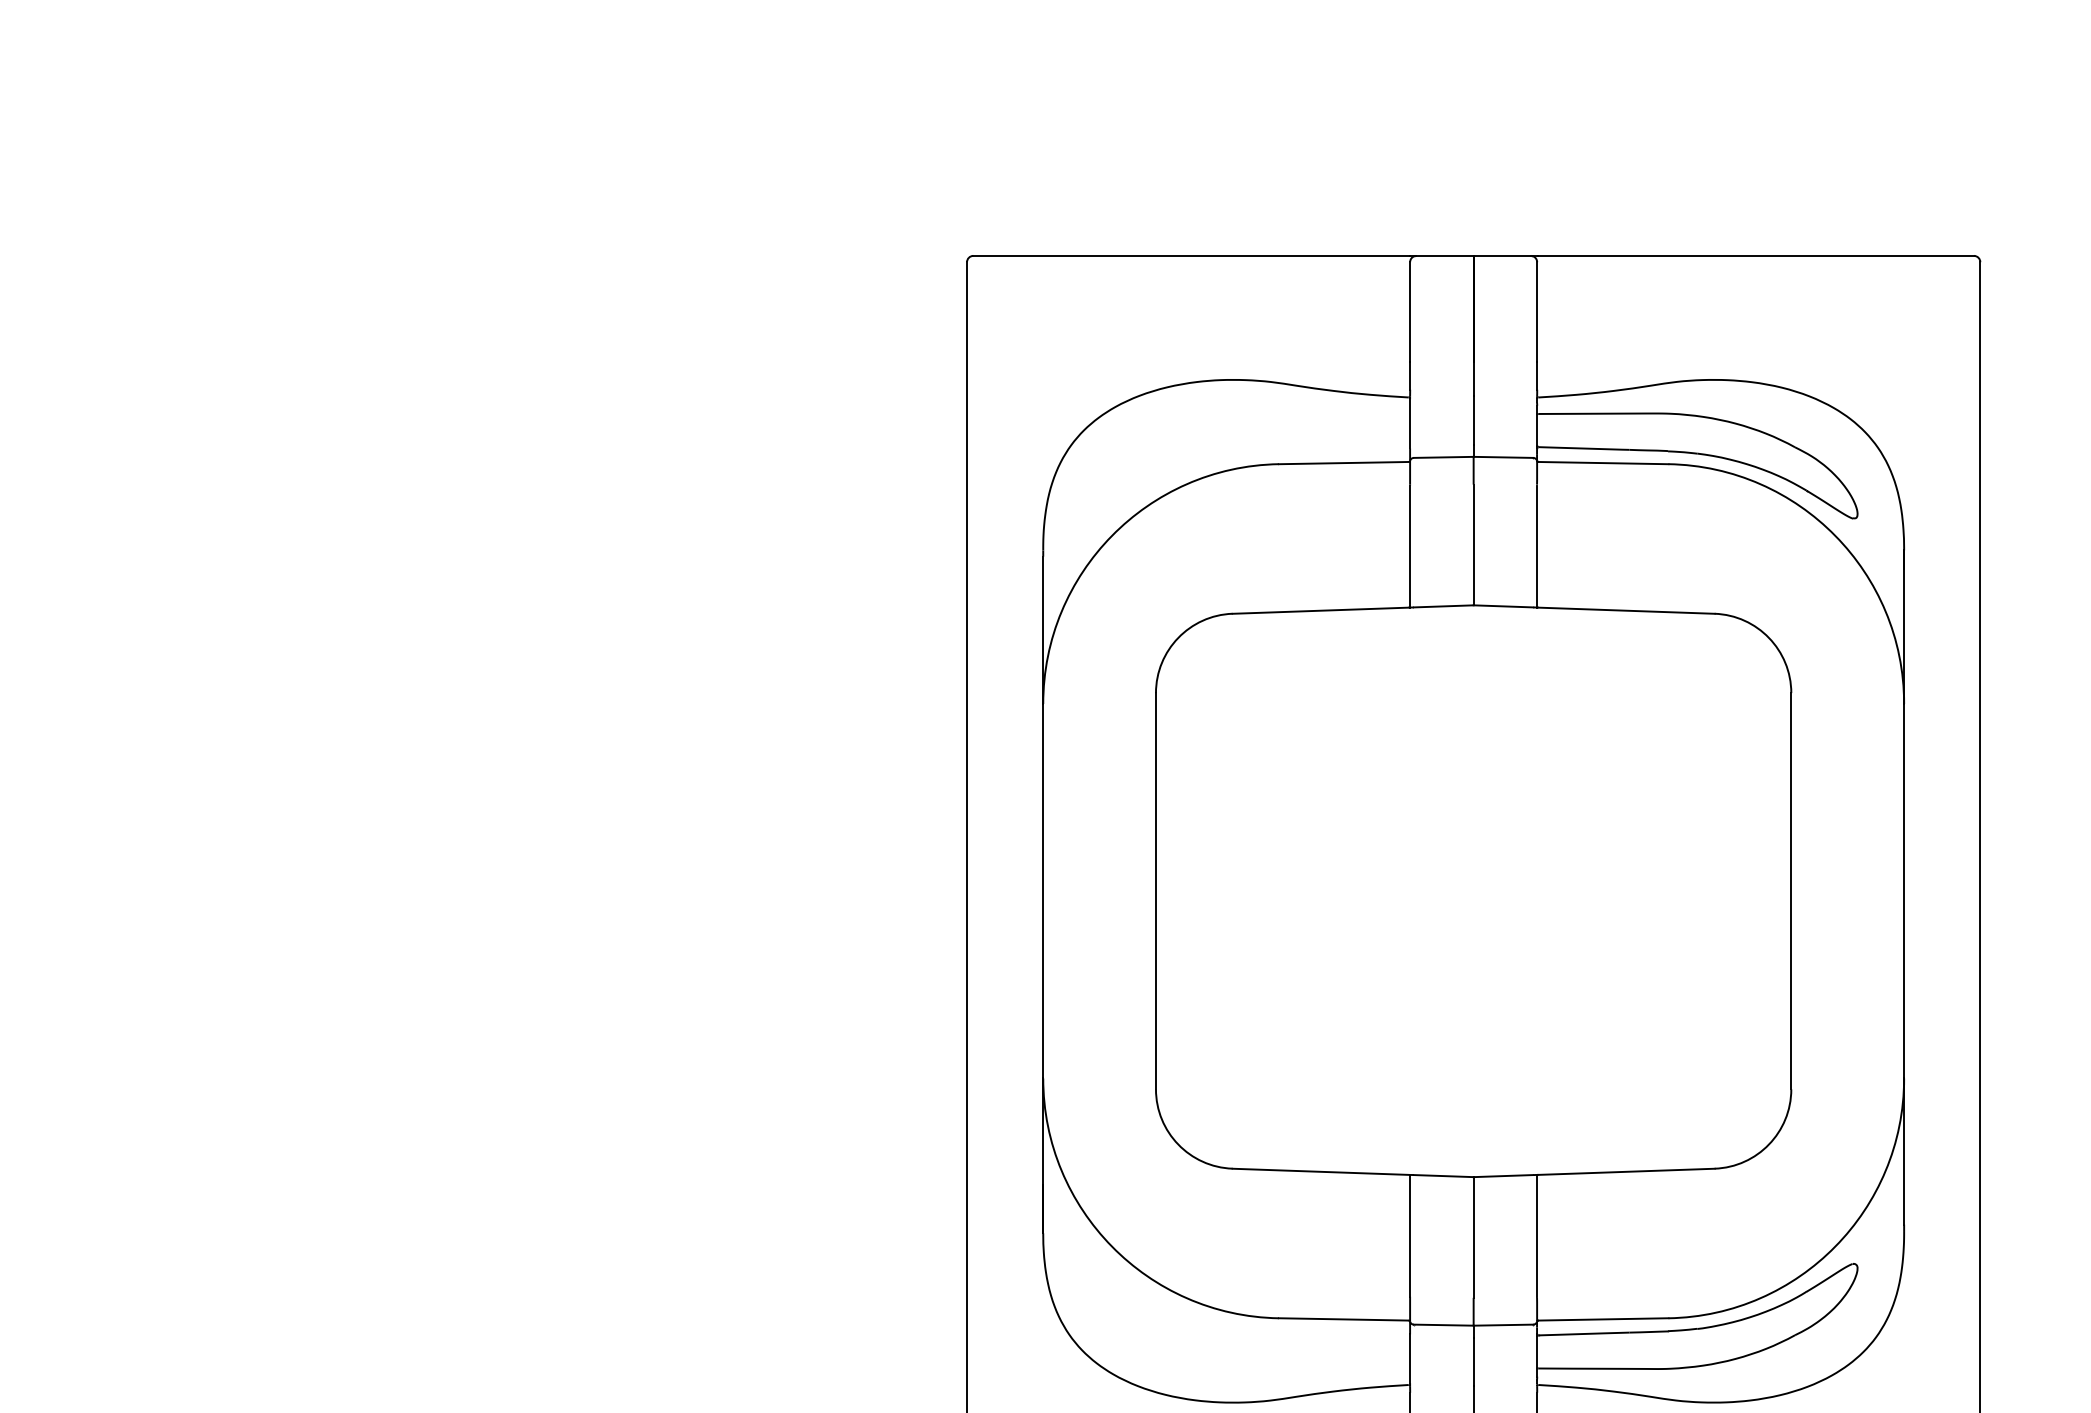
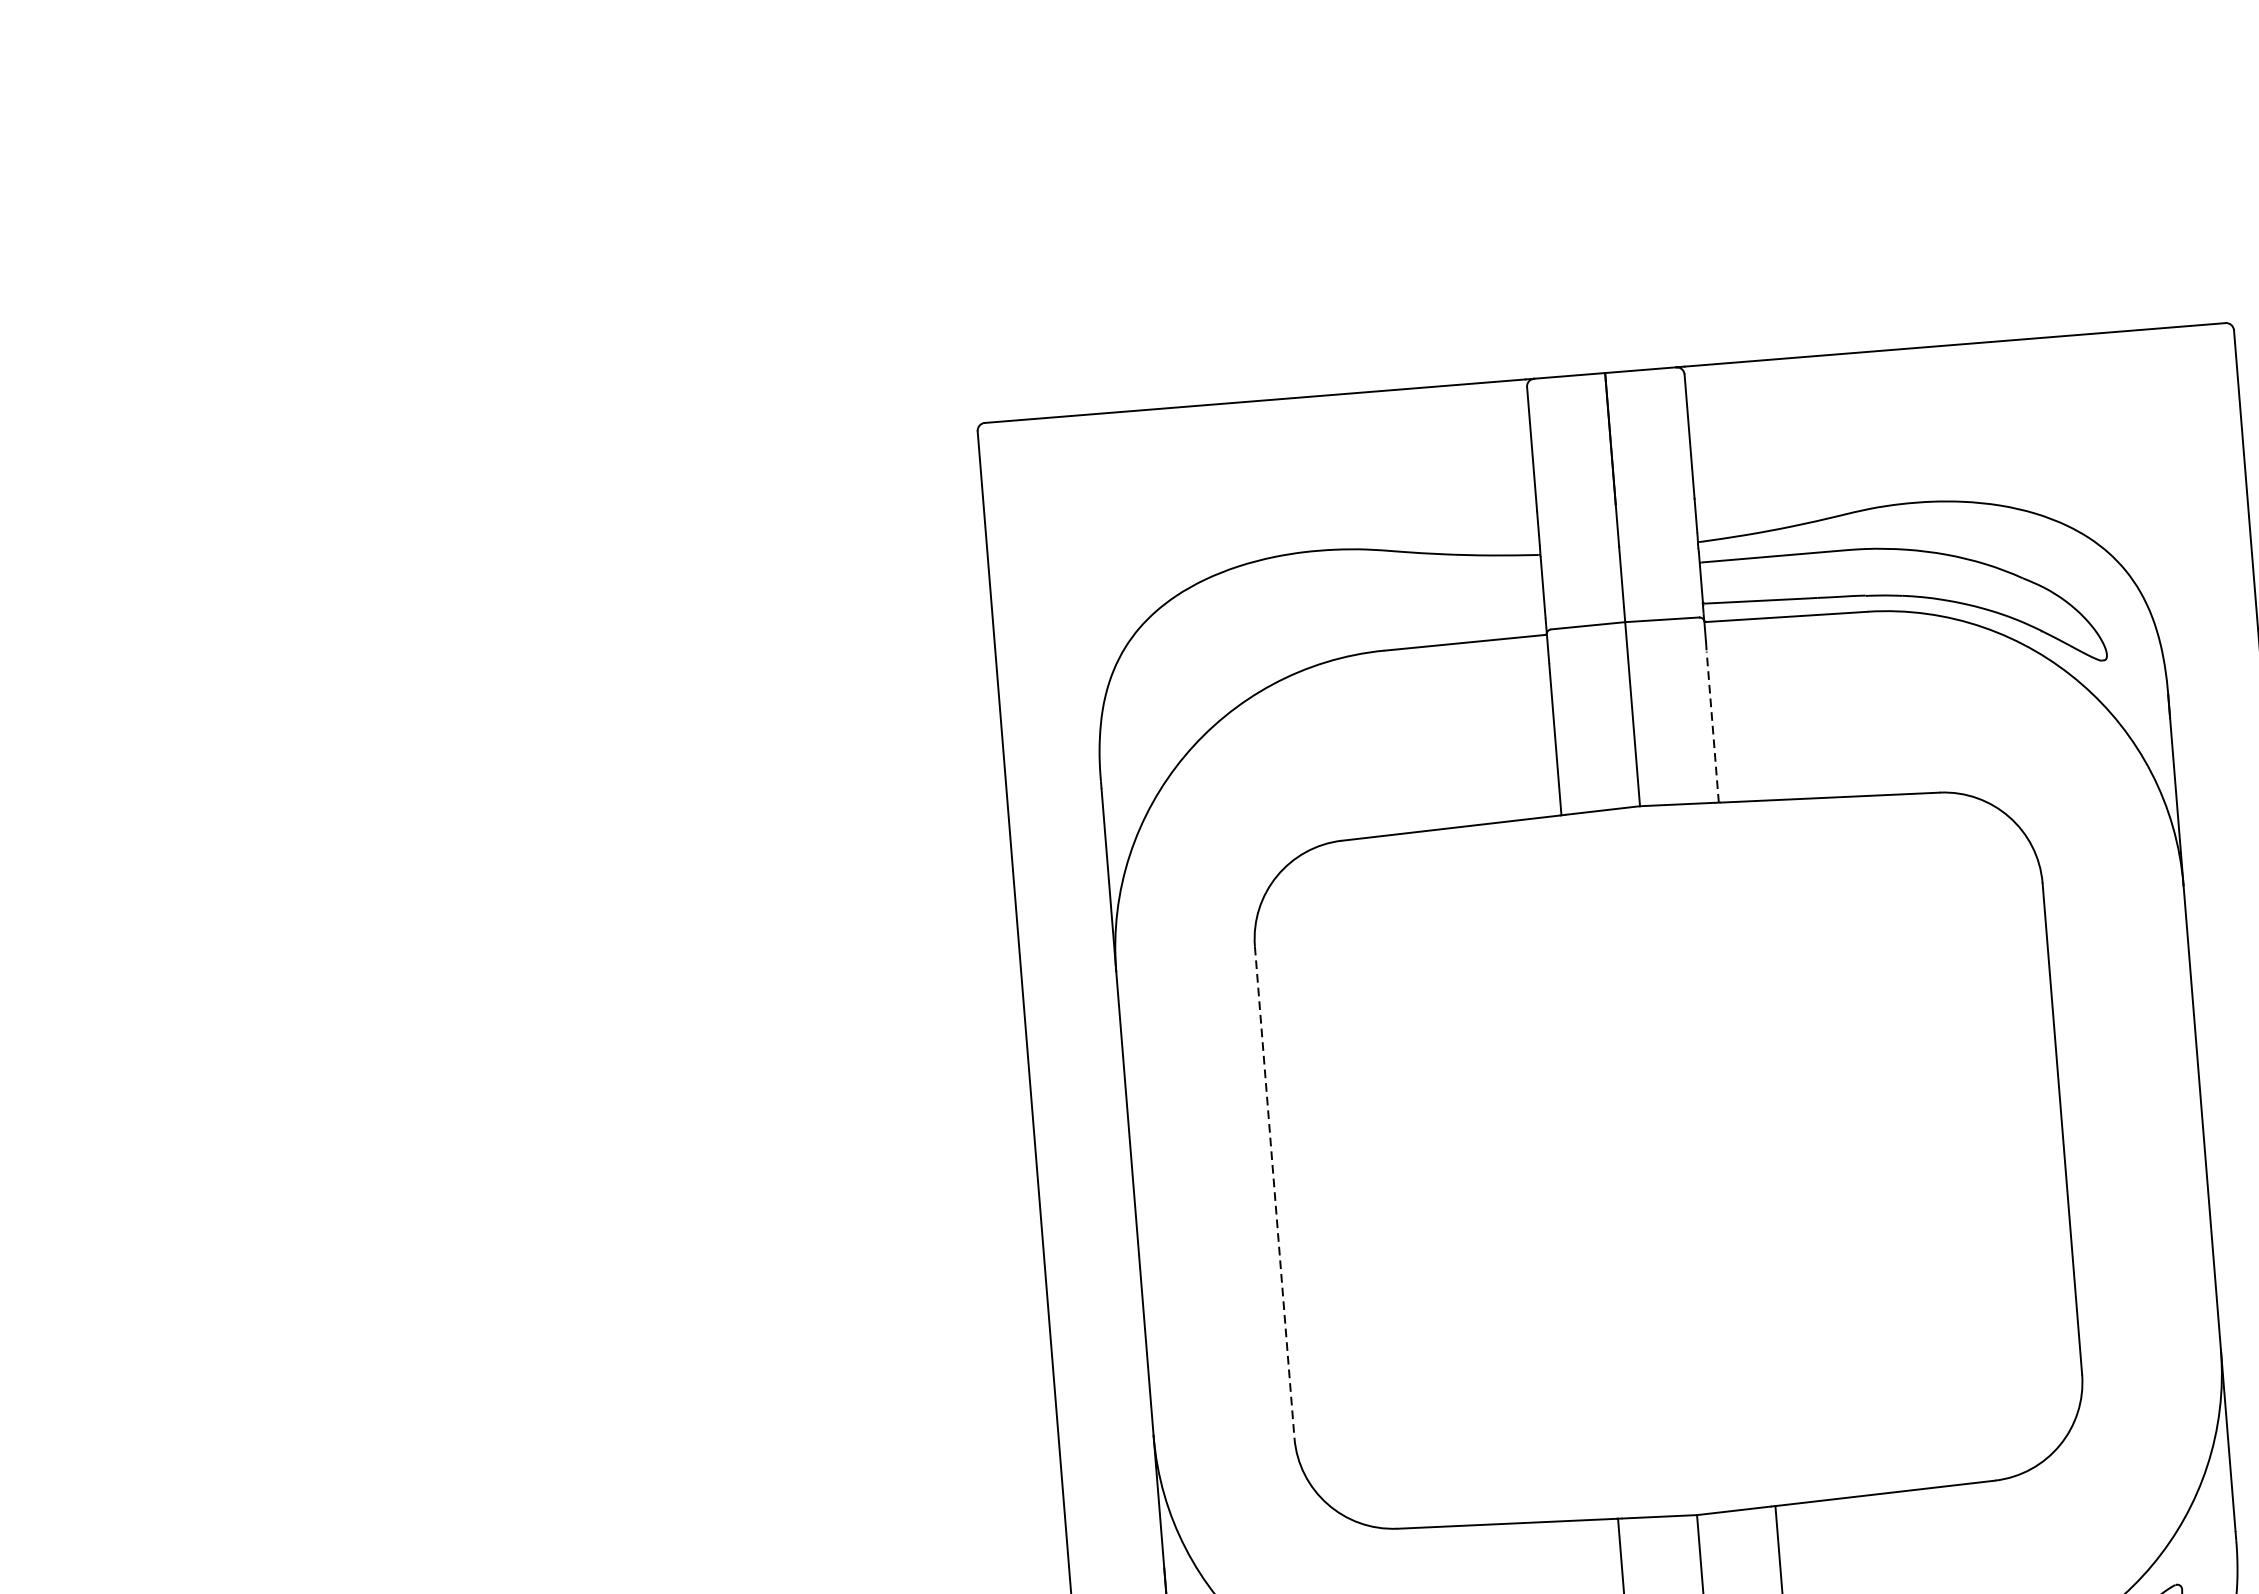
line: (1537, 546) -> (1713, 726), solid -> dashed
line: (1155, 891) -> (1274, 1192), solid -> dashed

